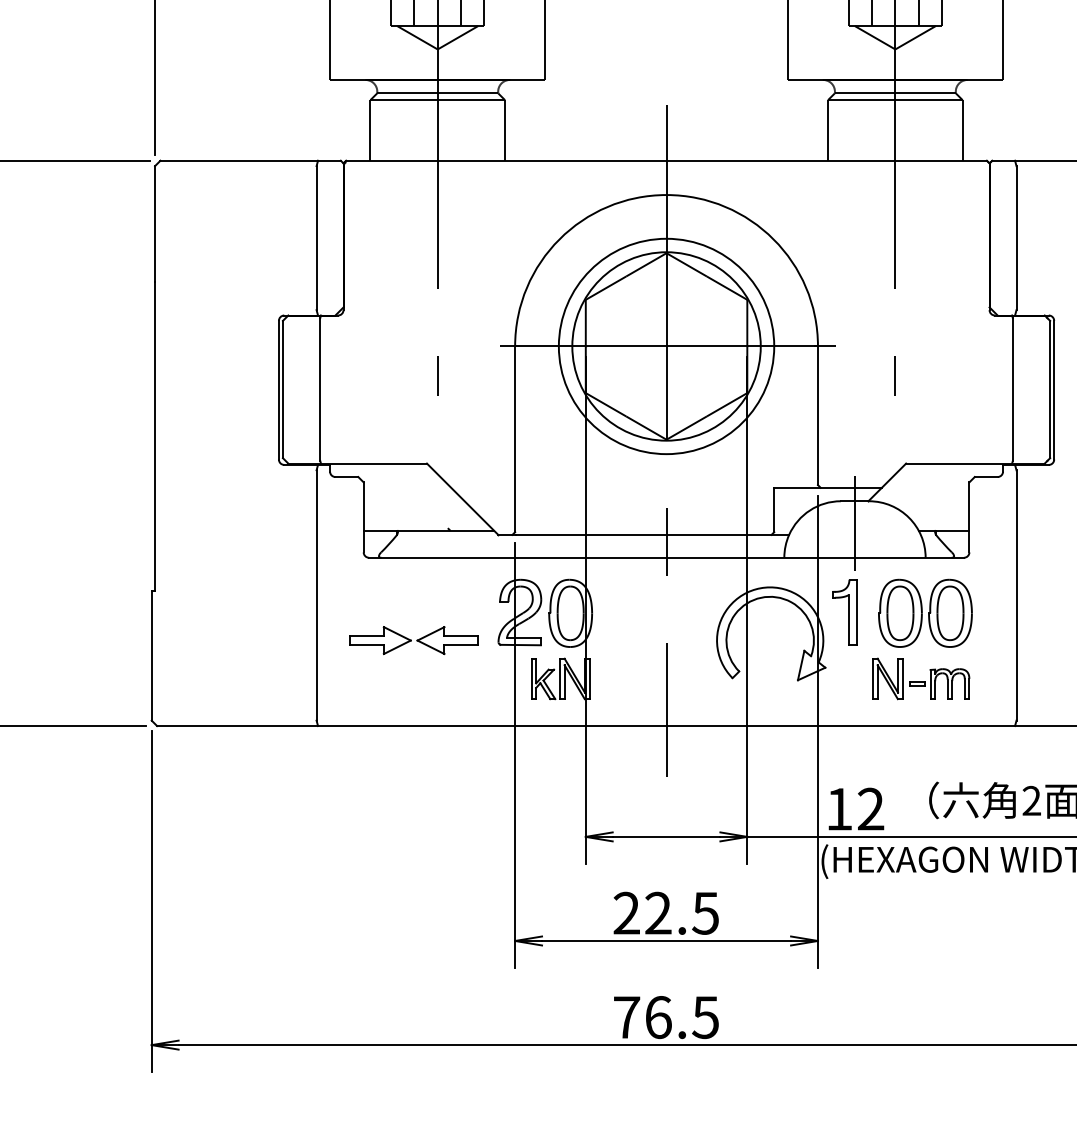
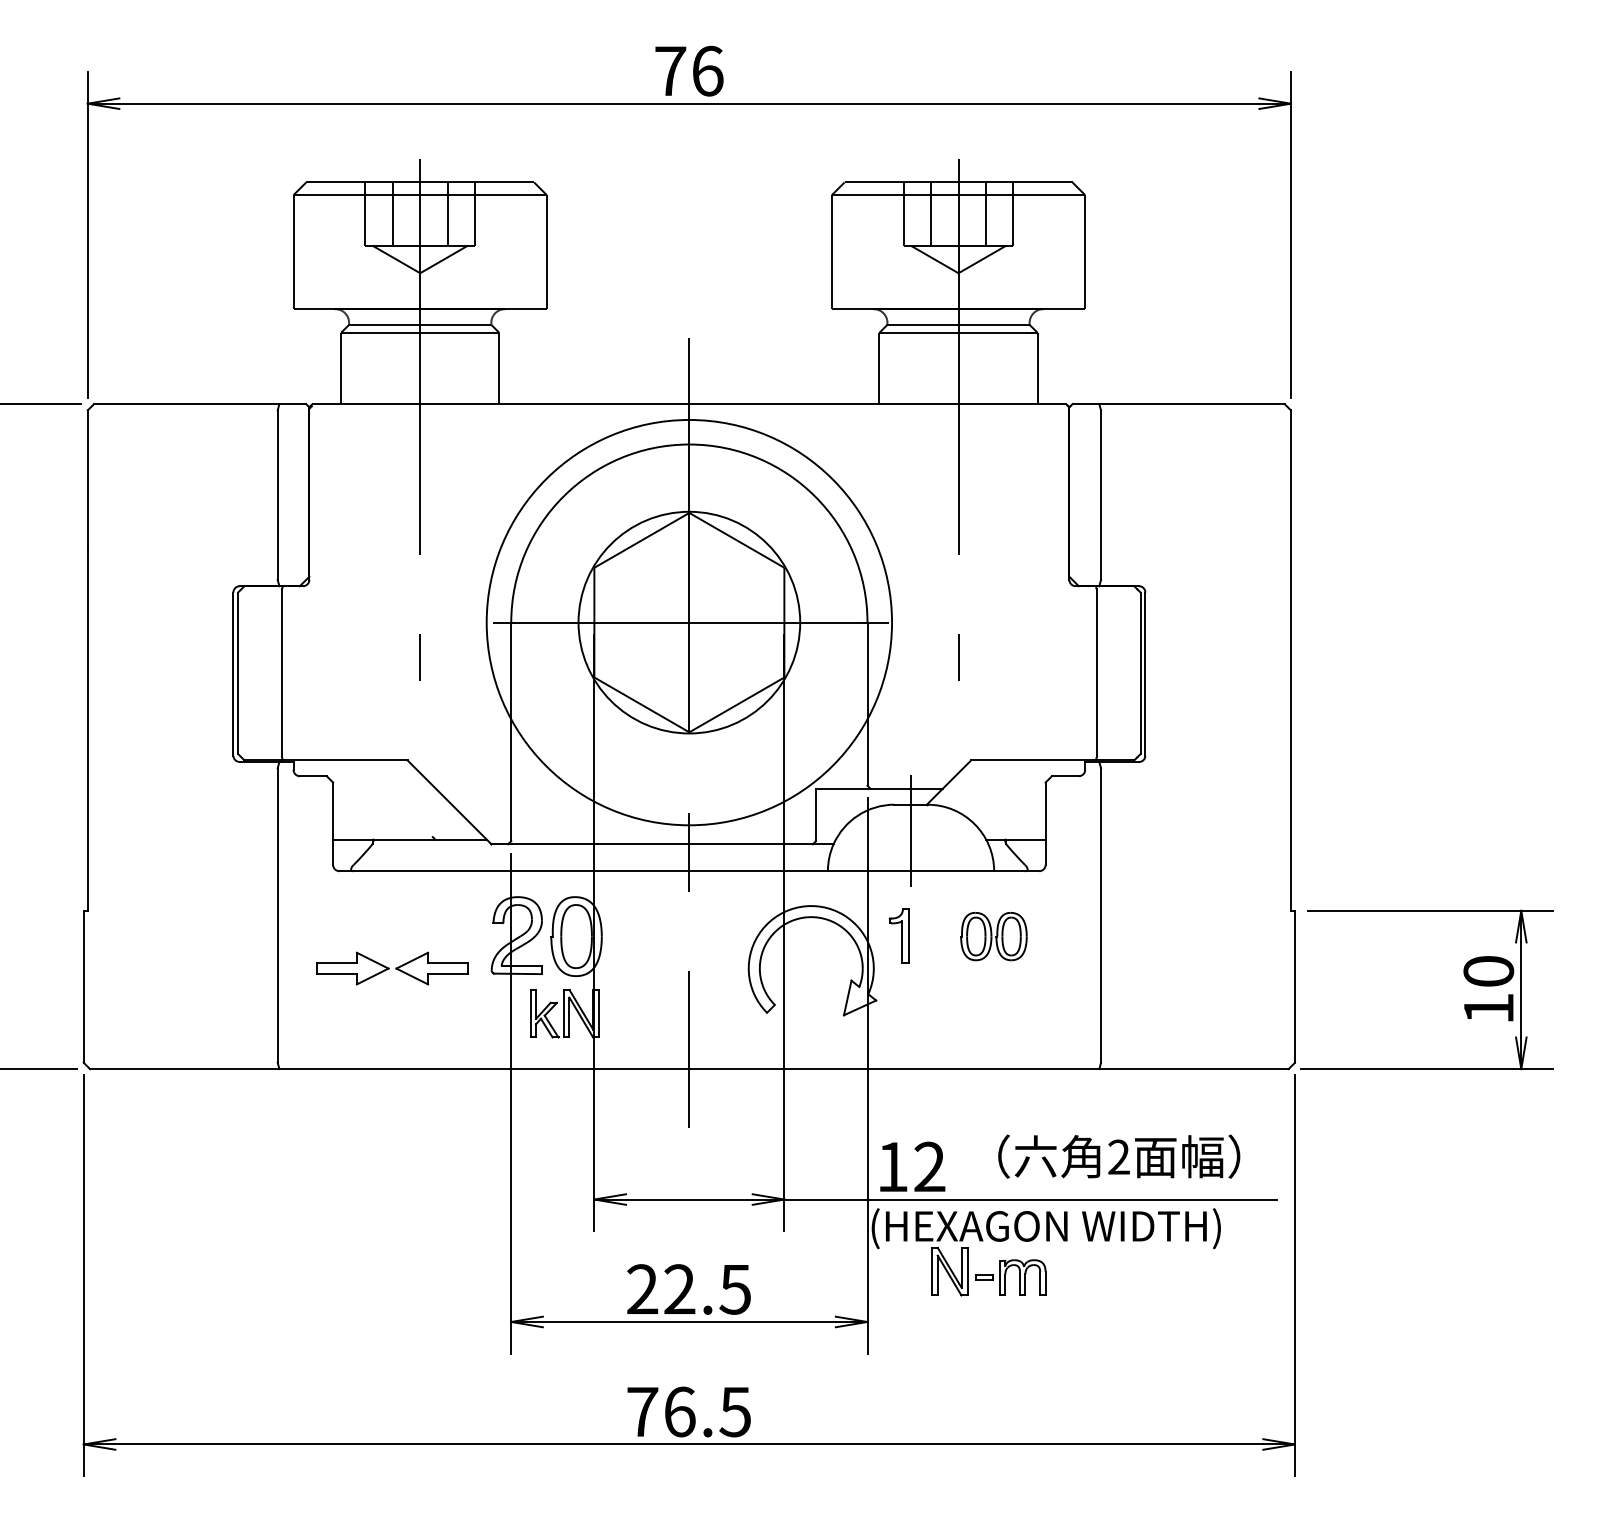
circle: (666, 346) -> (689, 622), size x1.6
part: (845, 612) -> (899, 935), size x0.7
part: (925, 613) -> (993, 936), size x0.6
part: (920, 678) -> (988, 1271), moved

